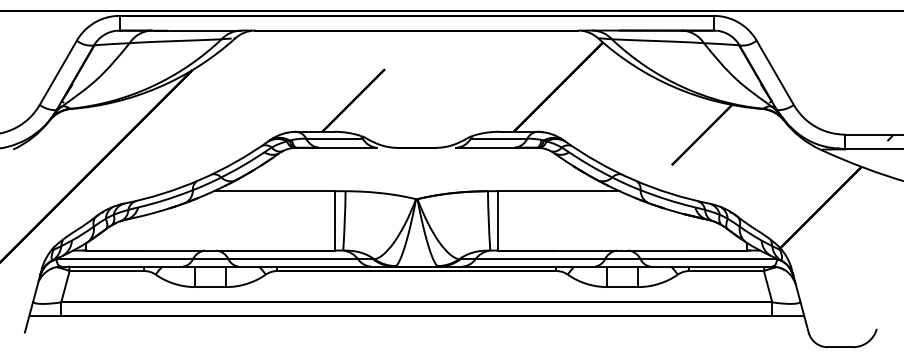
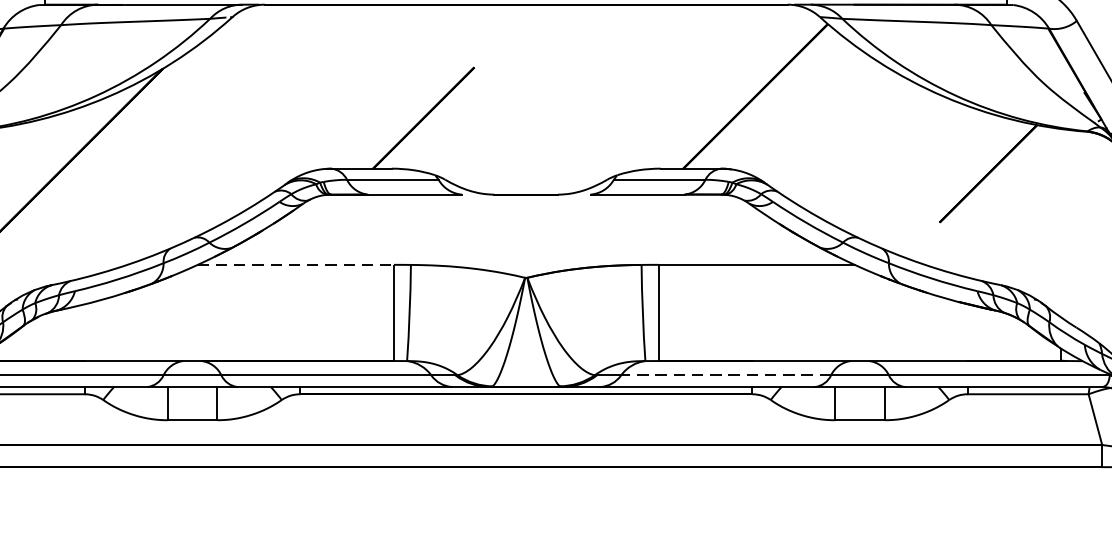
line: (274, 191) -> (295, 265), solid -> dashed
line: (540, 259) -> (726, 375), solid -> dashed

